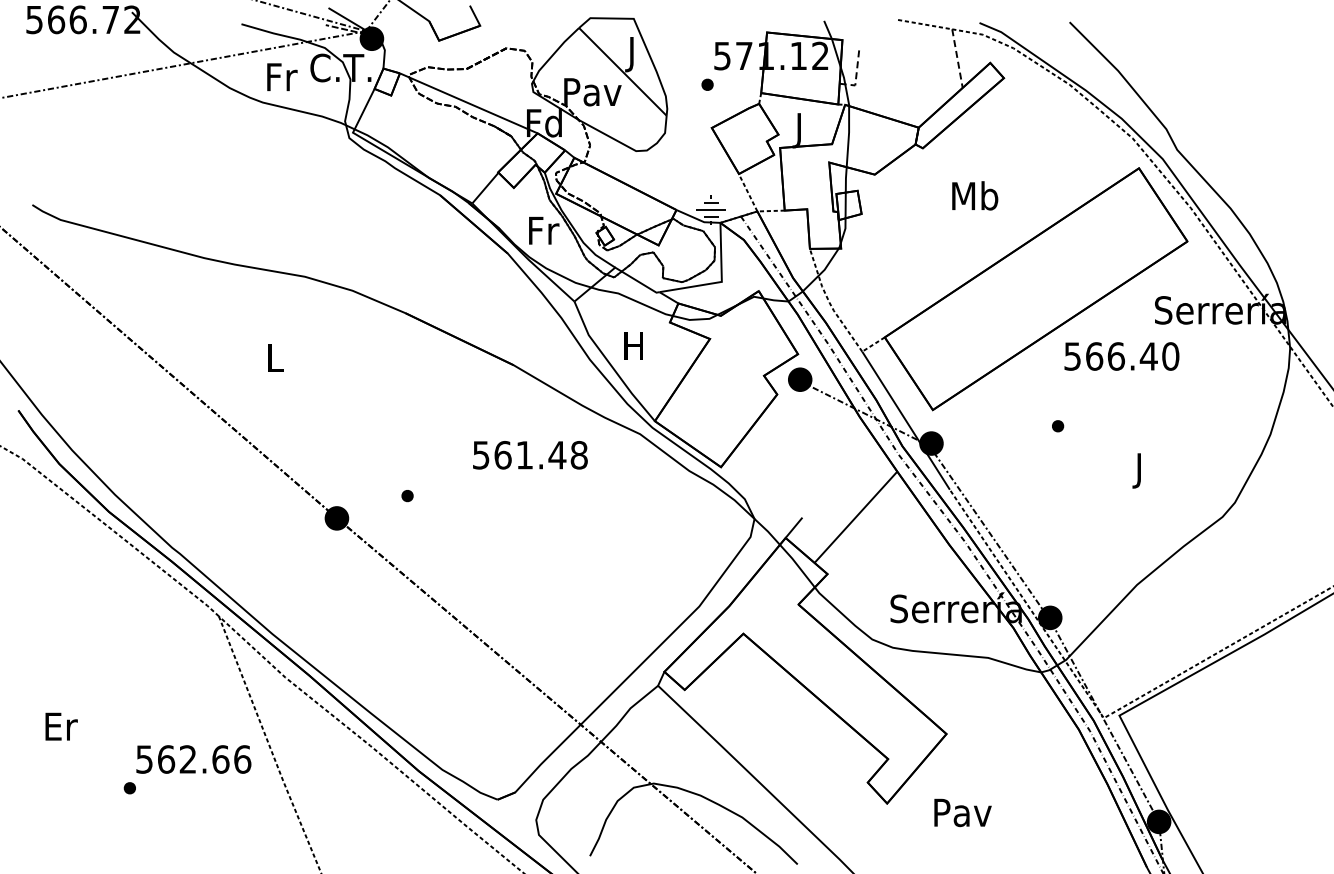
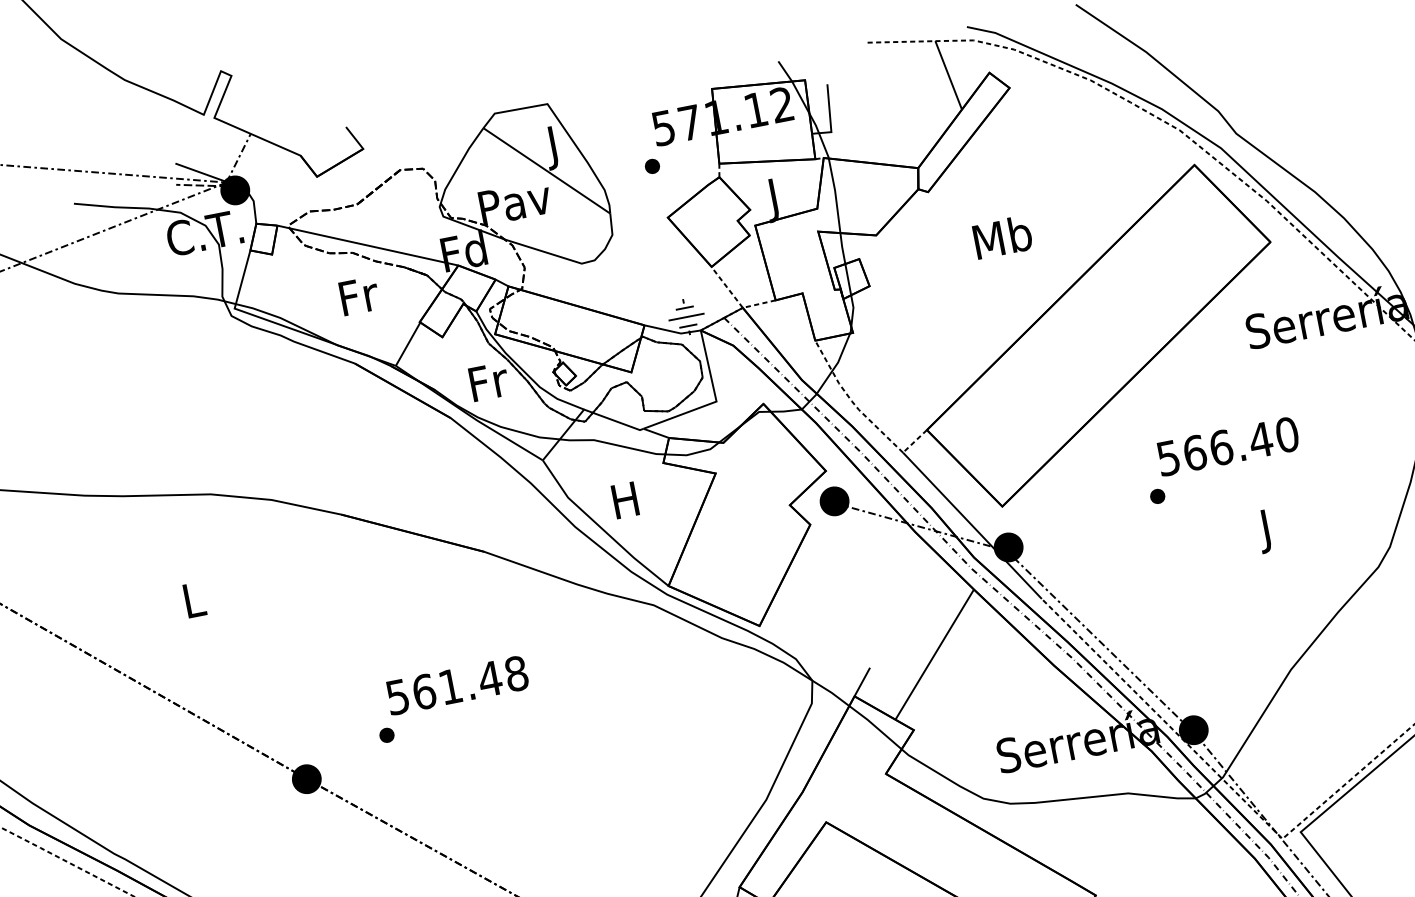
line: (957, 58) -> (948, 75), dashed -> solid
line: (856, 74) -> (830, 118), dashed -> solid
text: (282, 76) -> (359, 295), moved
text: (1121, 356) -> (1227, 446), moved
text: (530, 455) -> (457, 685), moved

